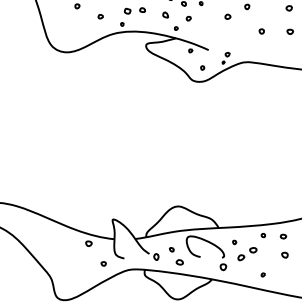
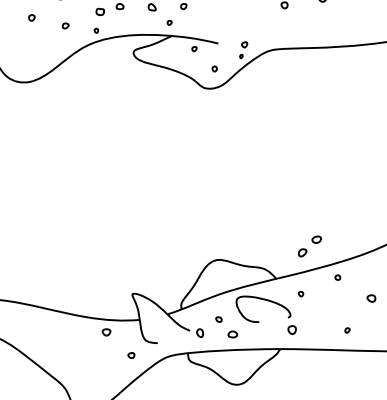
part: (283, 236) -> (364, 273), removed
part: (247, 254) -> (310, 246), moved

